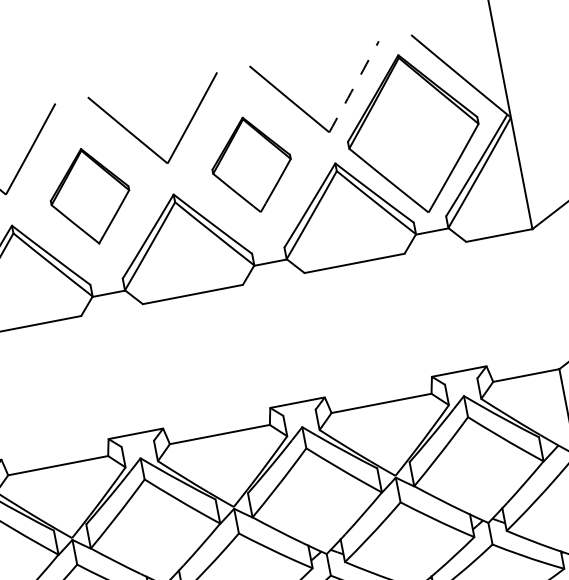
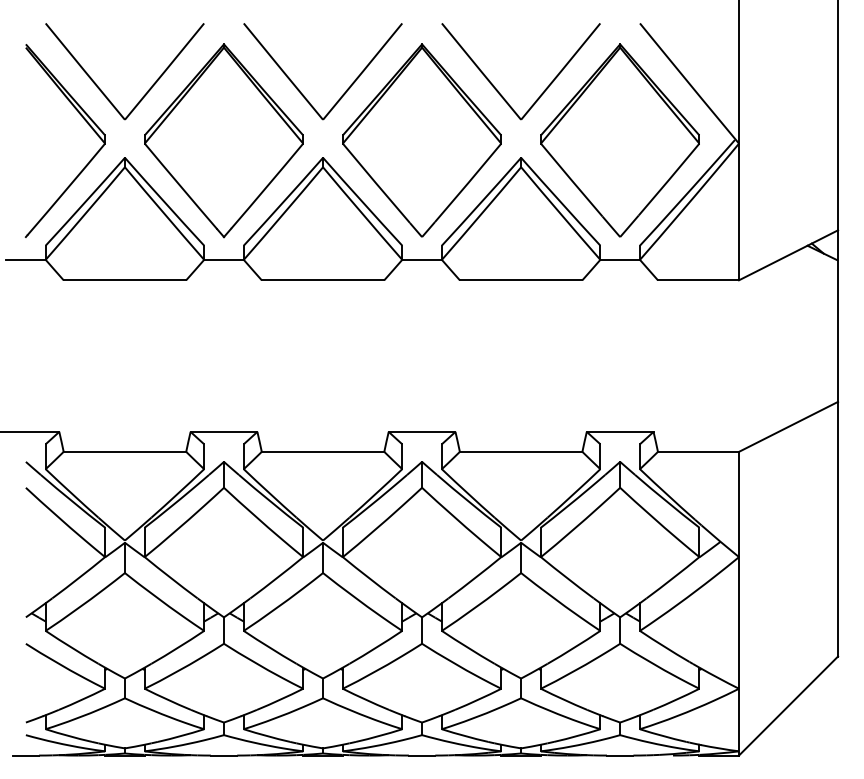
arc: (353, 86) -> (560, 71), dashed -> solid
part: (251, 164) -> (421, 140), size x1.67
part: (89, 196) -> (223, 140), size x1.67

